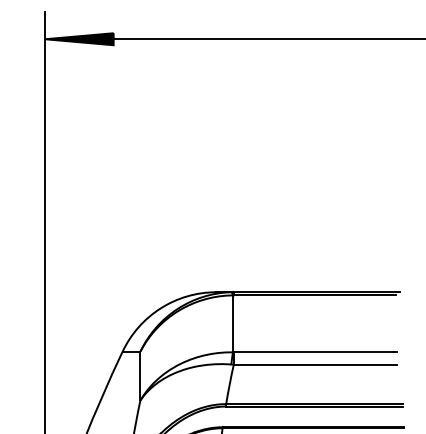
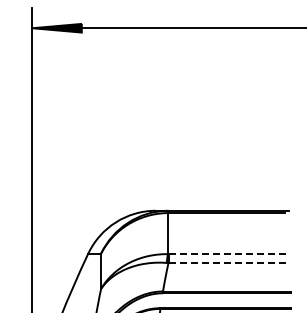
line: (315, 352) -> (227, 254), solid -> dashed
line: (315, 365) -> (227, 263), solid -> dashed

